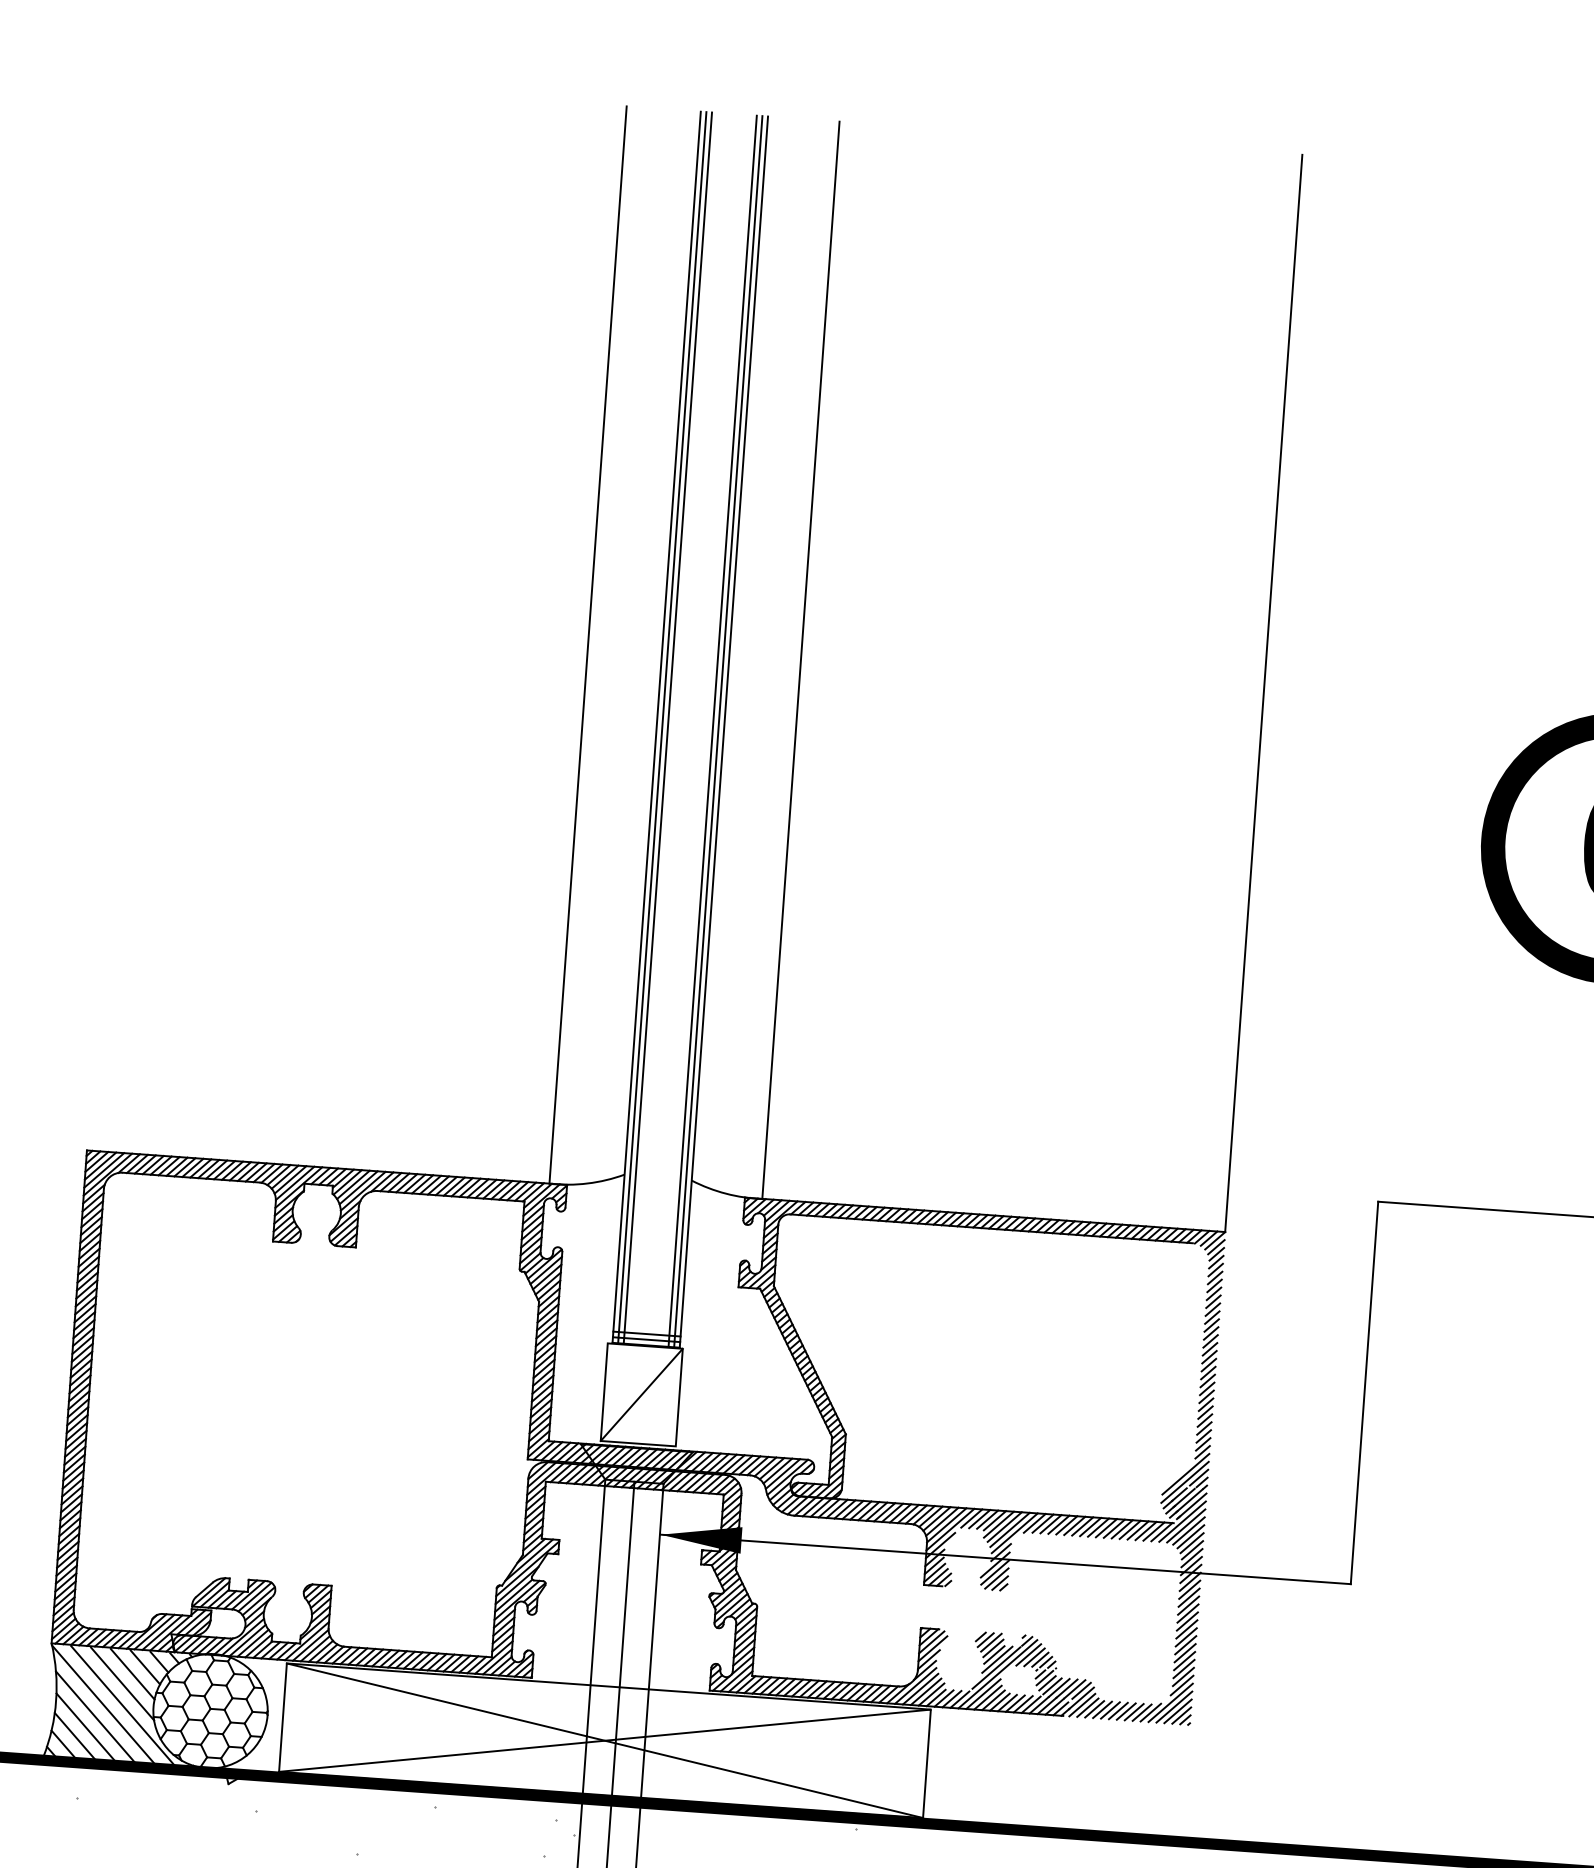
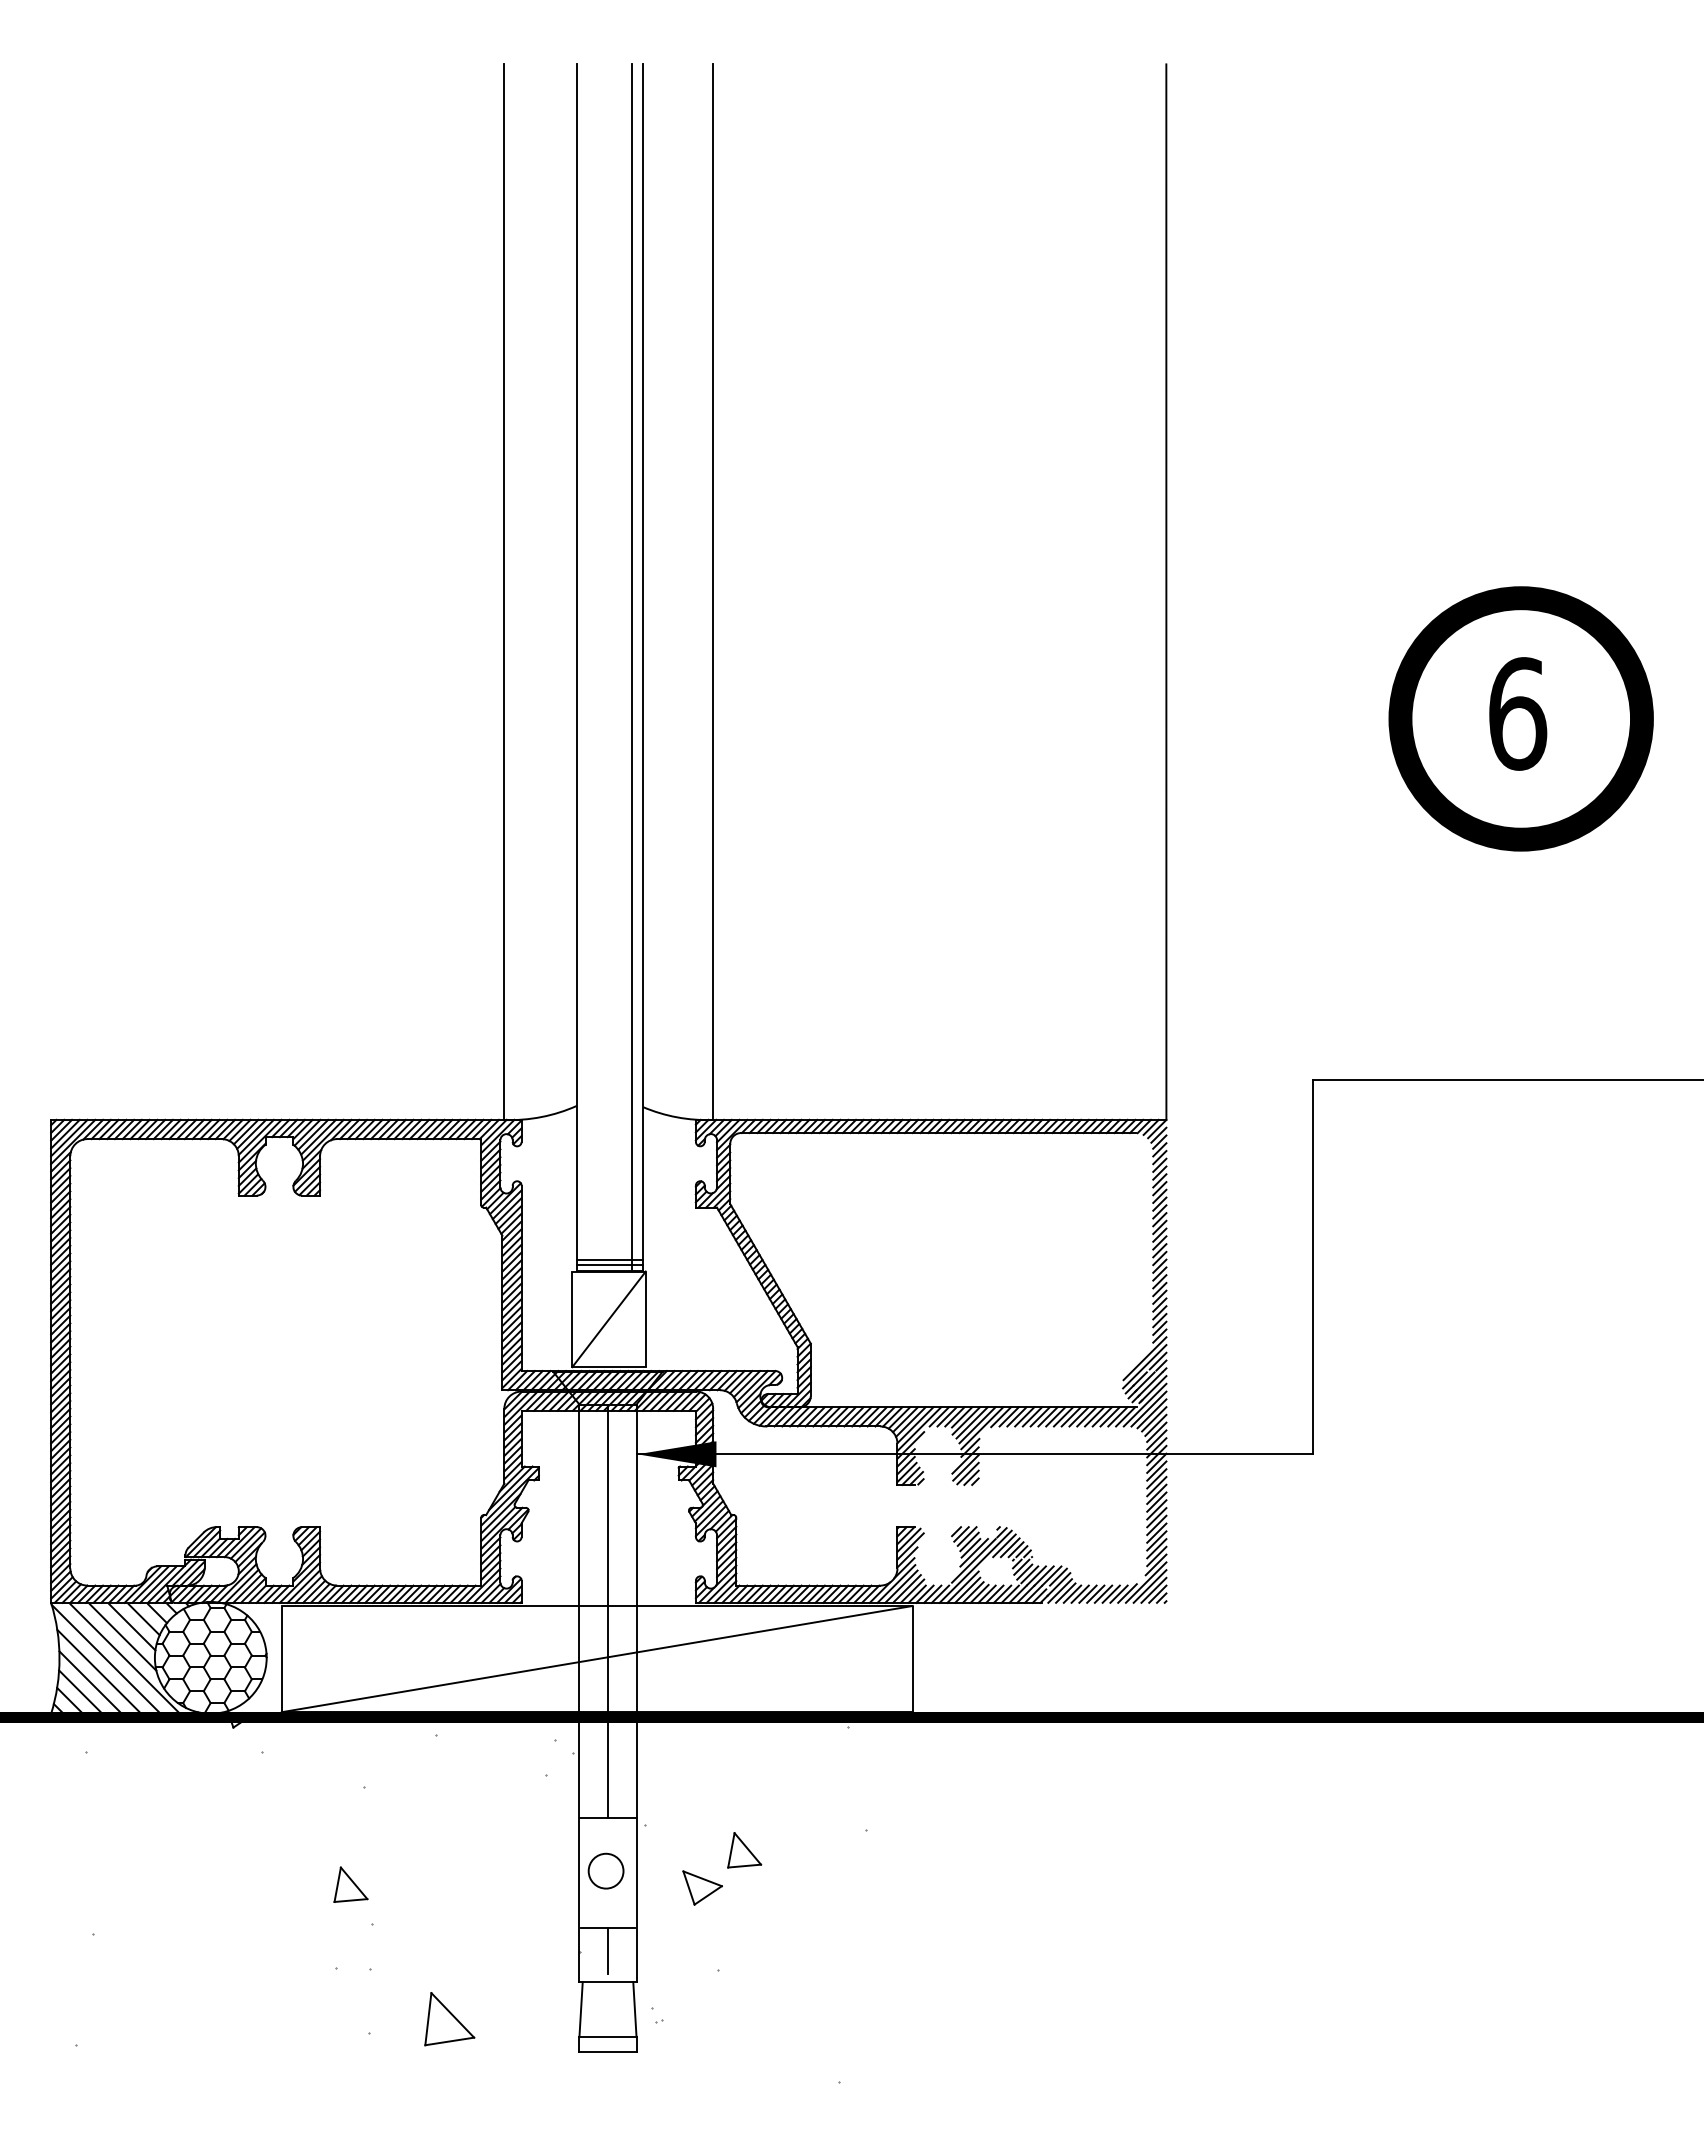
line: (662, 727) -> (582, 667), removed
line: (667, 728) -> (587, 667), removed
line: (718, 731) -> (637, 667), removed
line: (604, 1740) -> (596, 1658), removed

